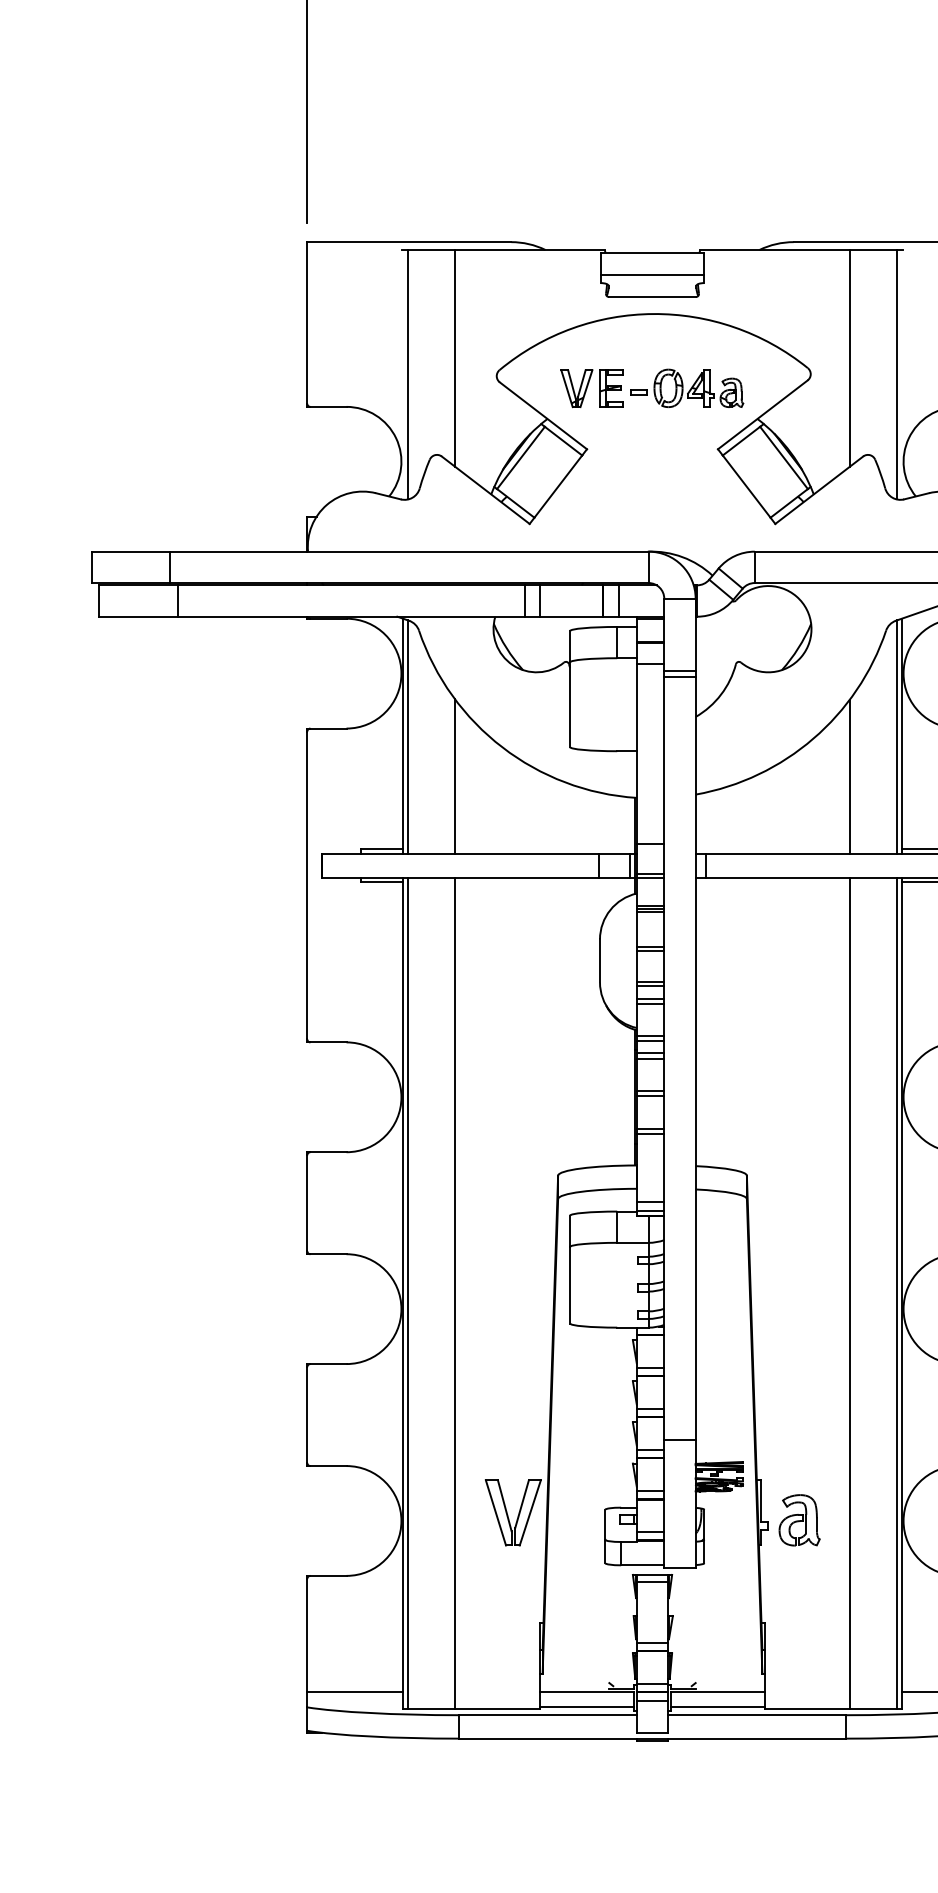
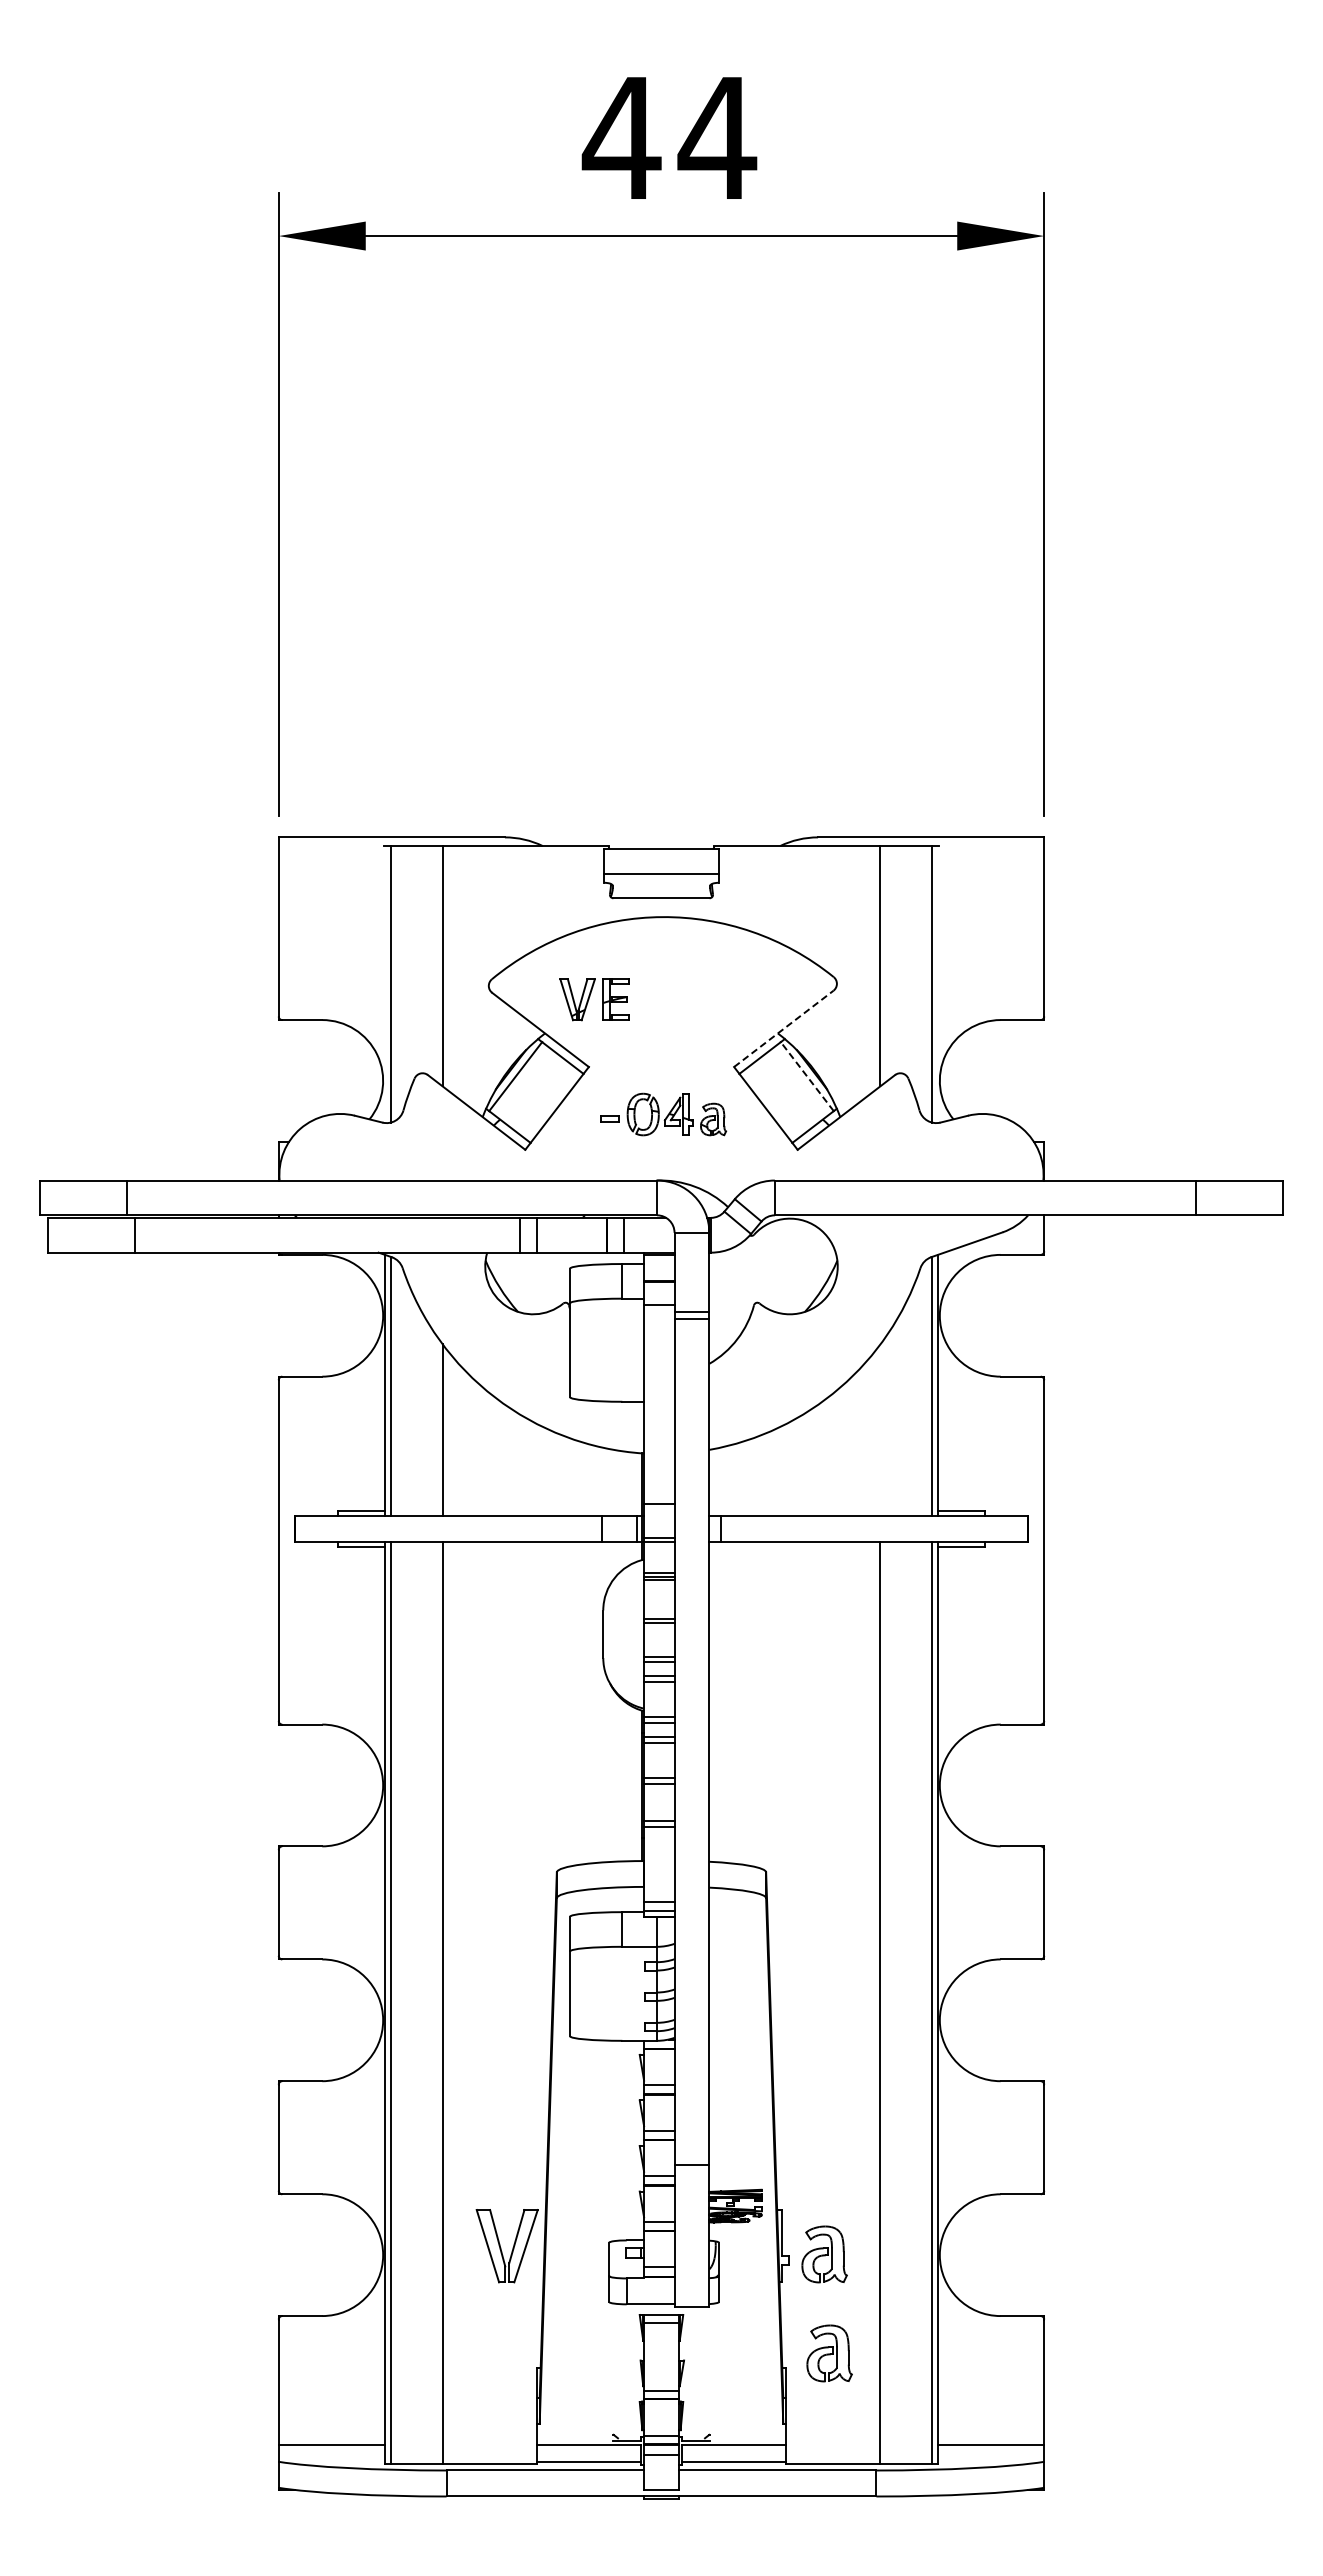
part: (686, 388) -> (663, 1114), moved
line: (762, 414) -> (783, 1028), solid -> dashed
line: (783, 457) -> (806, 1076), solid -> dashed
line: (850, 776) -> (880, 1429), removed
part: (804, 1609) -> (829, 2353), added

